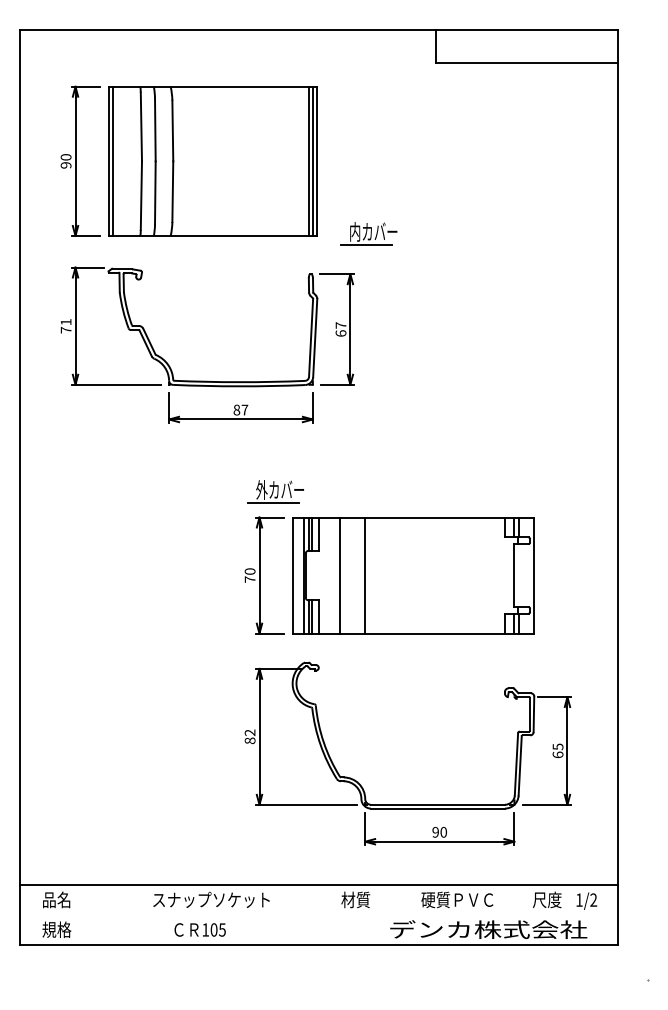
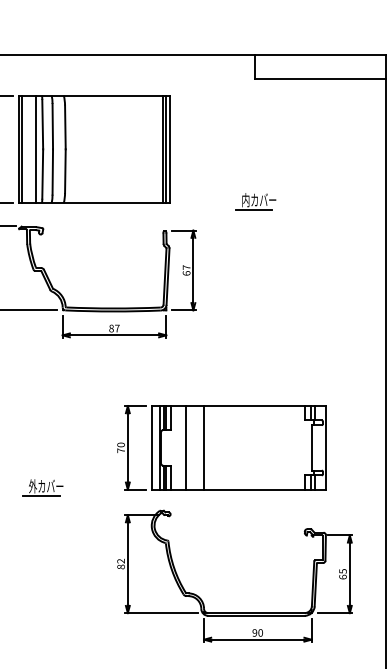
line: (132, 160) -> (36, 148), added
part: (368, 233) -> (255, 201), moved
part: (275, 491) -> (42, 487), moved

